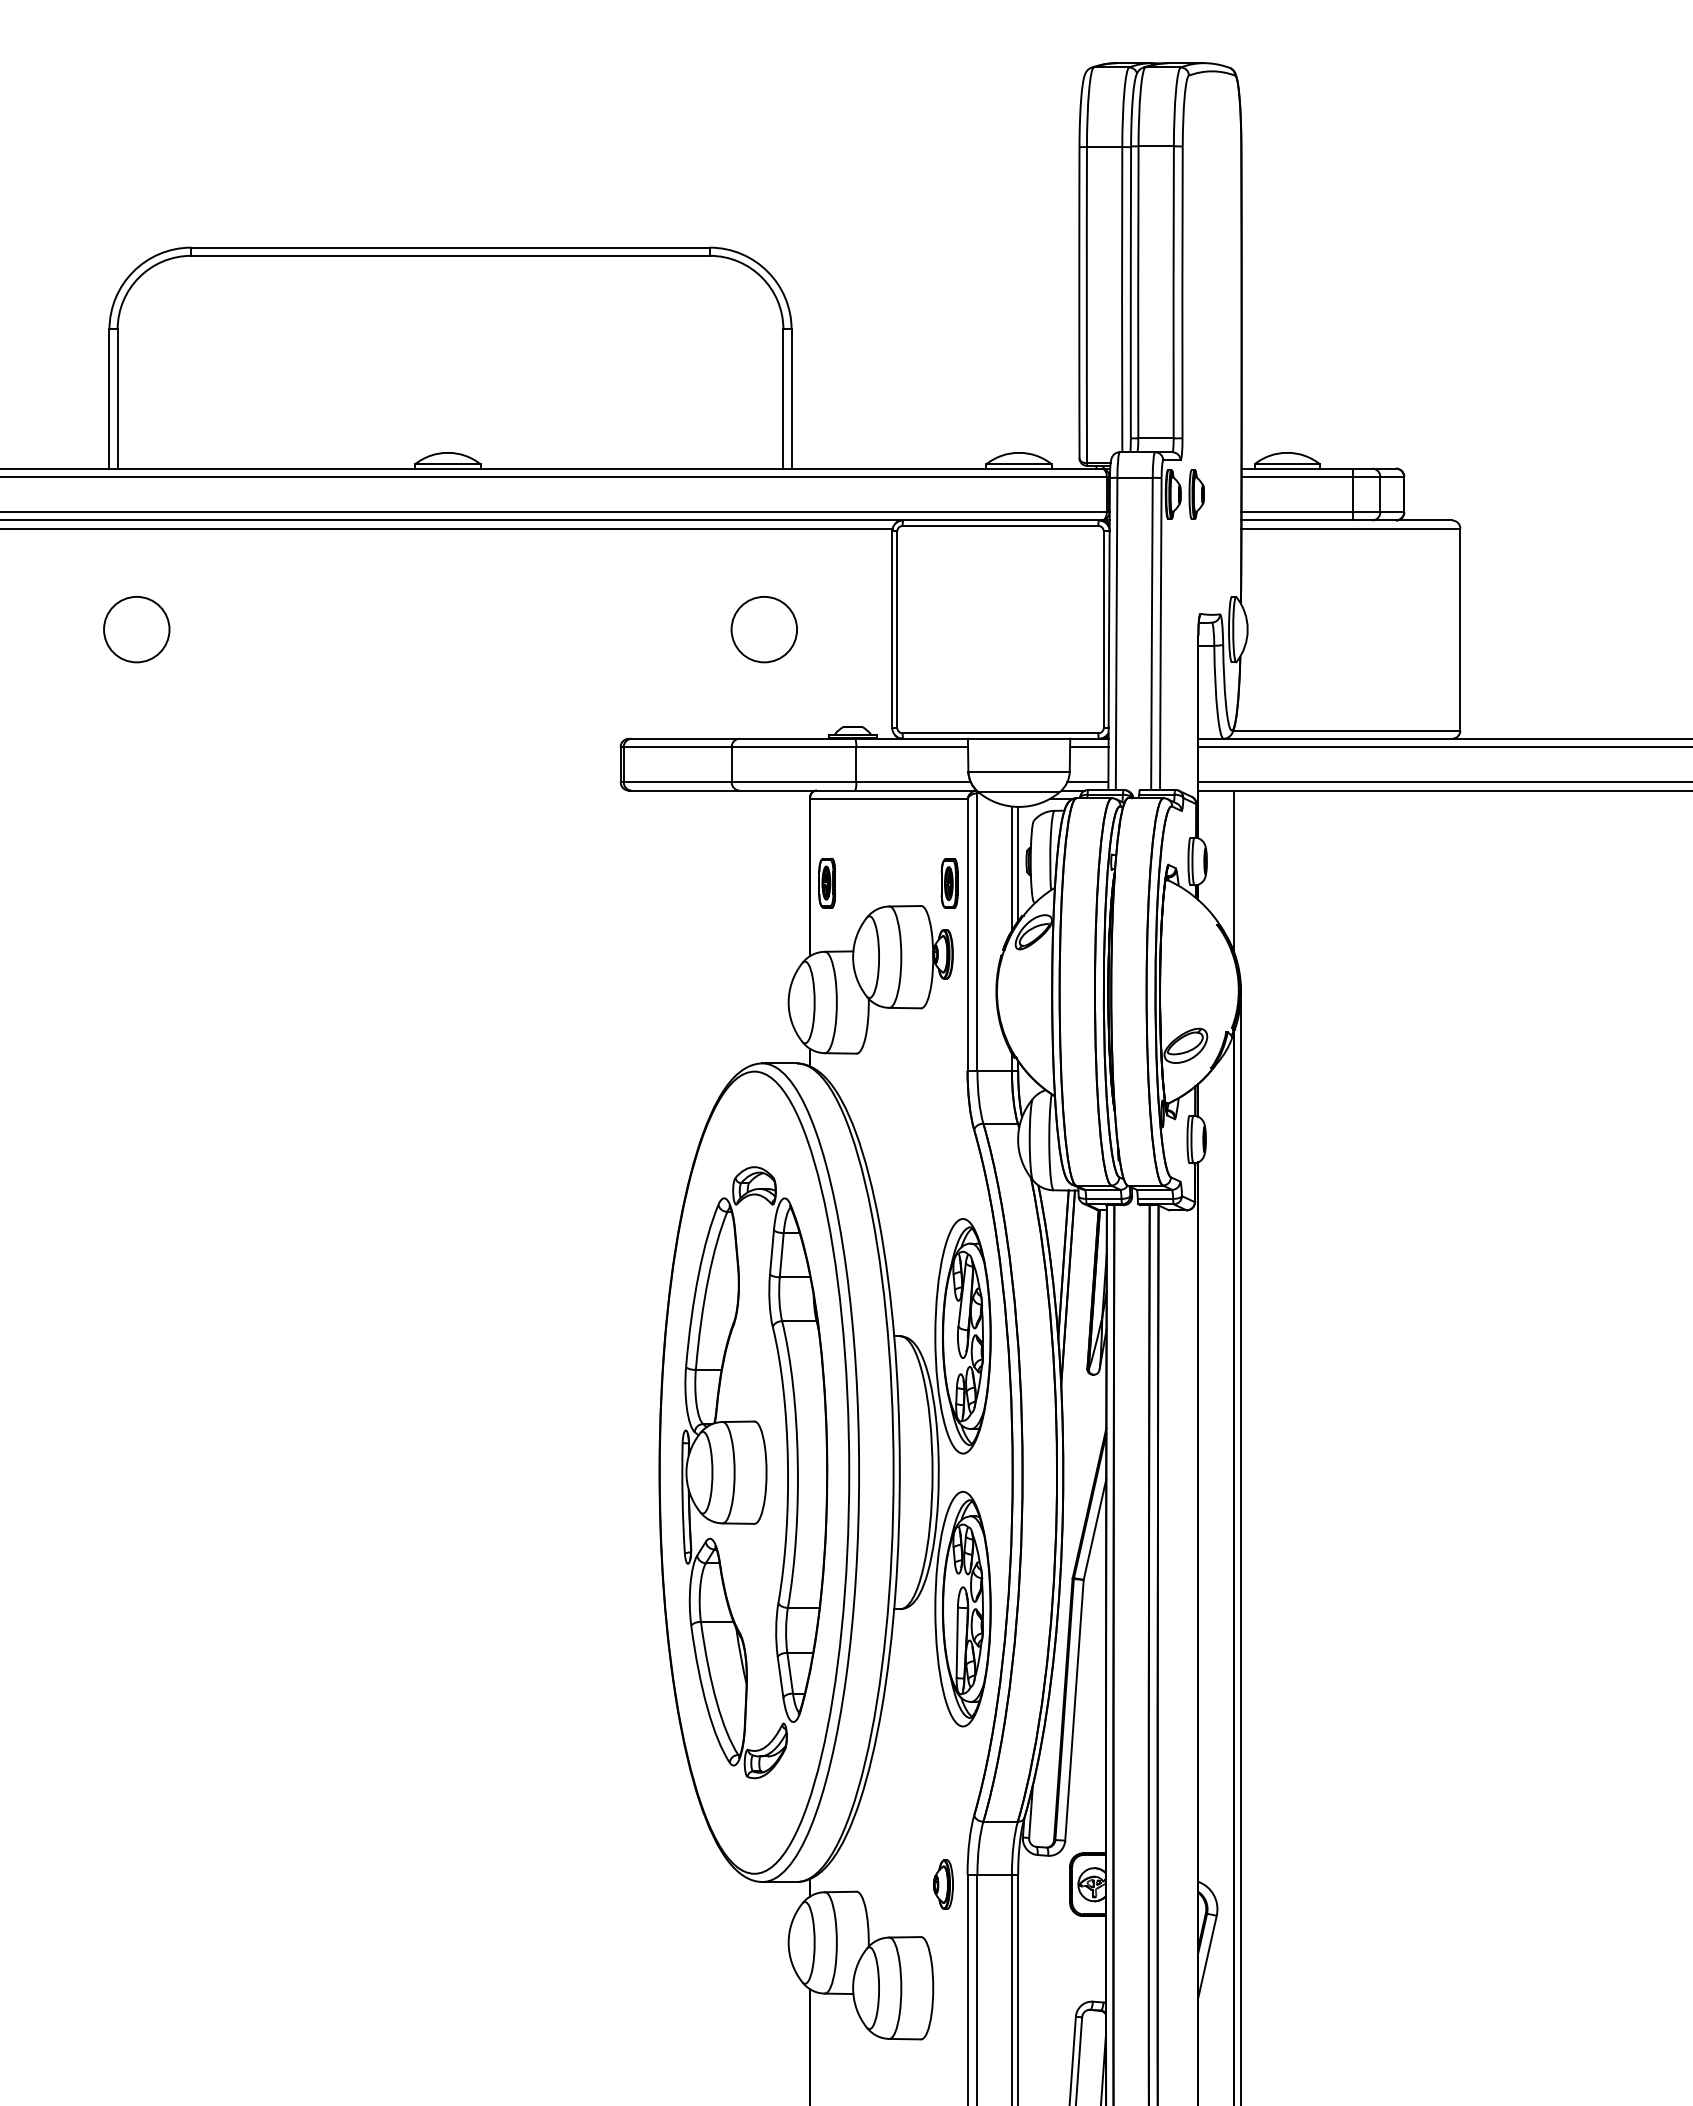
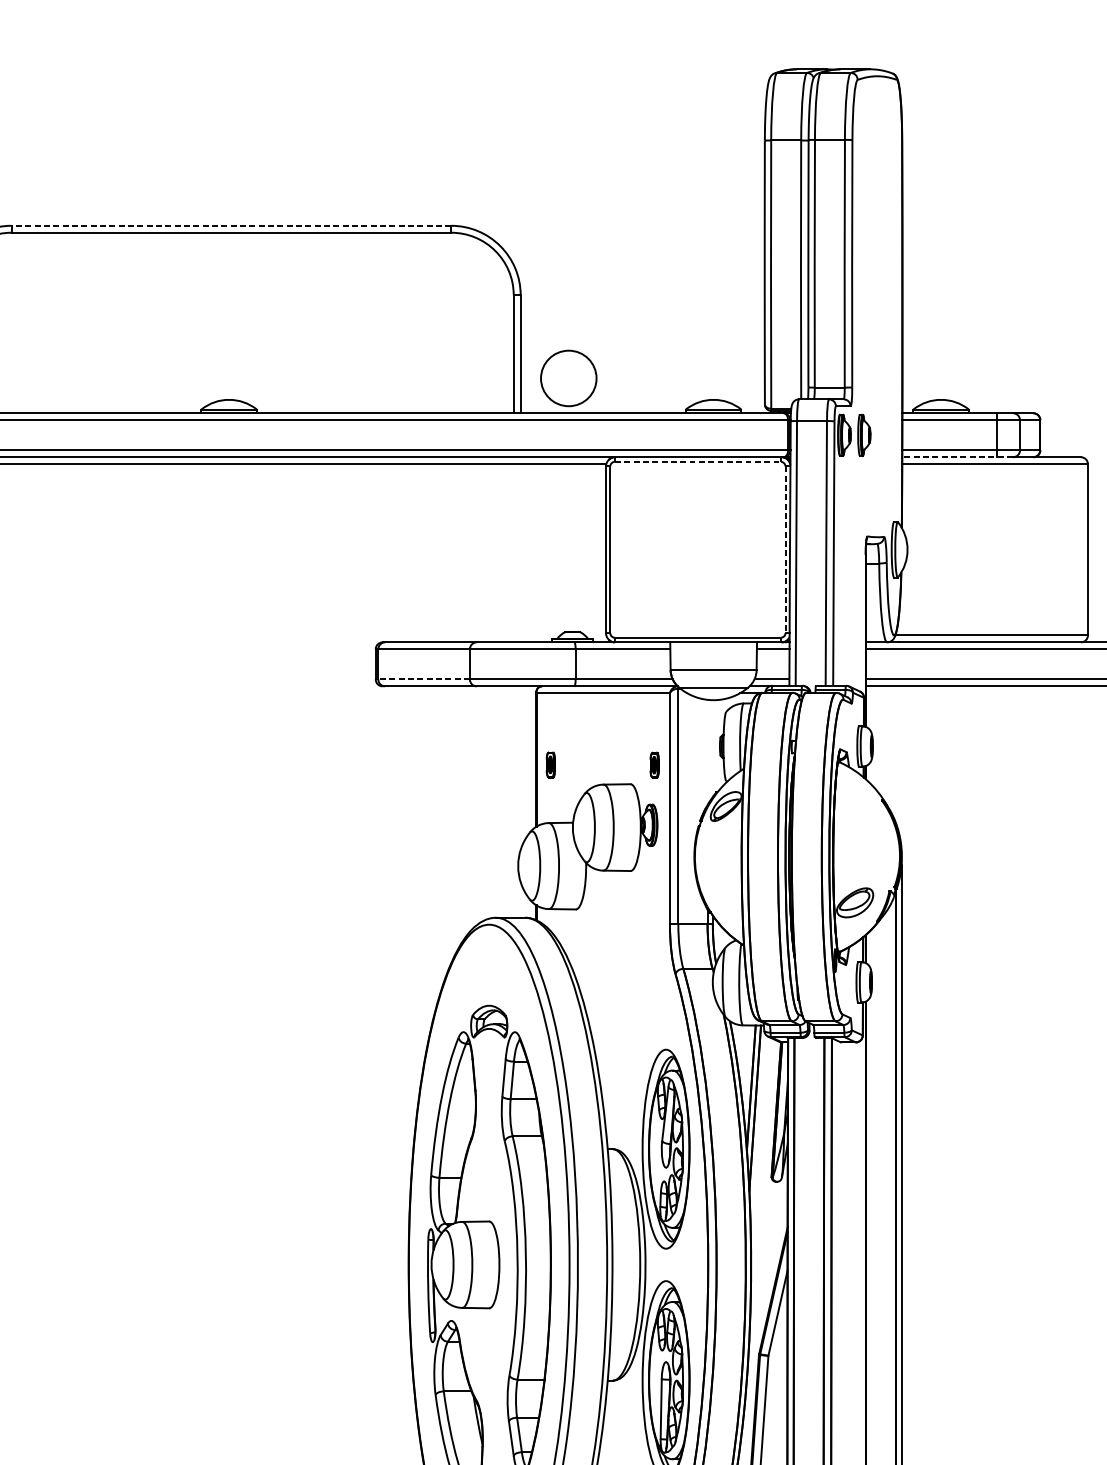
line: (450, 247) -> (231, 225), solid -> dashed
line: (1306, 520) -> (957, 457), solid -> dashed
line: (1000, 525) -> (697, 461), solid -> dashed
circle: (763, 629) -> (568, 378), moved
line: (1103, 630) -> (785, 550), solid -> dashed
line: (677, 782) -> (423, 679), solid -> dashed
line: (1018, 863) -> (713, 748), removed
line: (1011, 868) -> (707, 752), removed
line: (1234, 871) -> (896, 754), removed
part: (826, 883) -> (550, 765), size x0.6
part: (949, 883) -> (654, 765), size x0.6

